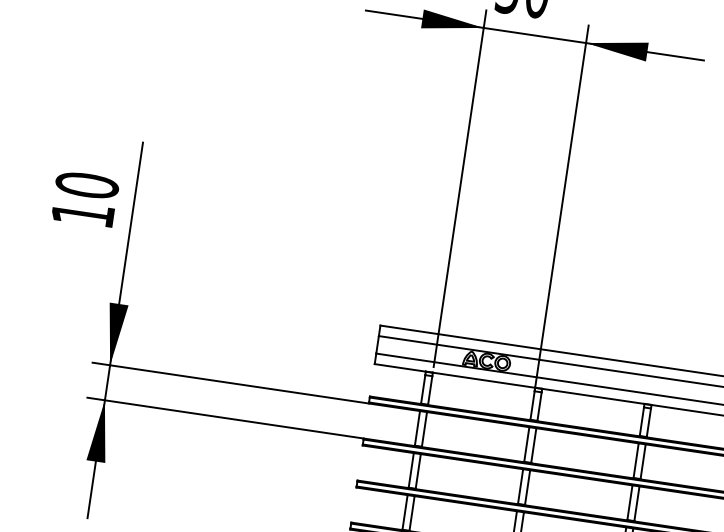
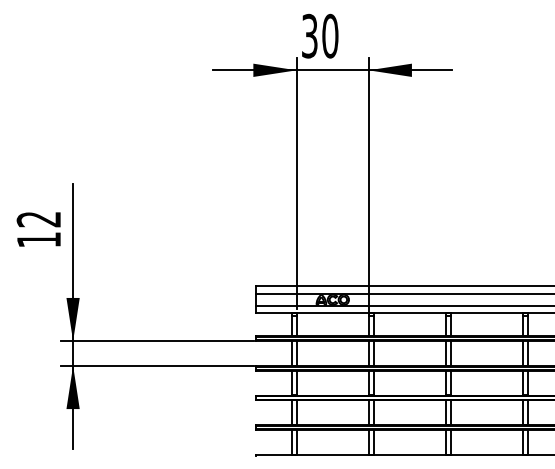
text: (86, 185) -> (38, 219), 10 -> 12

